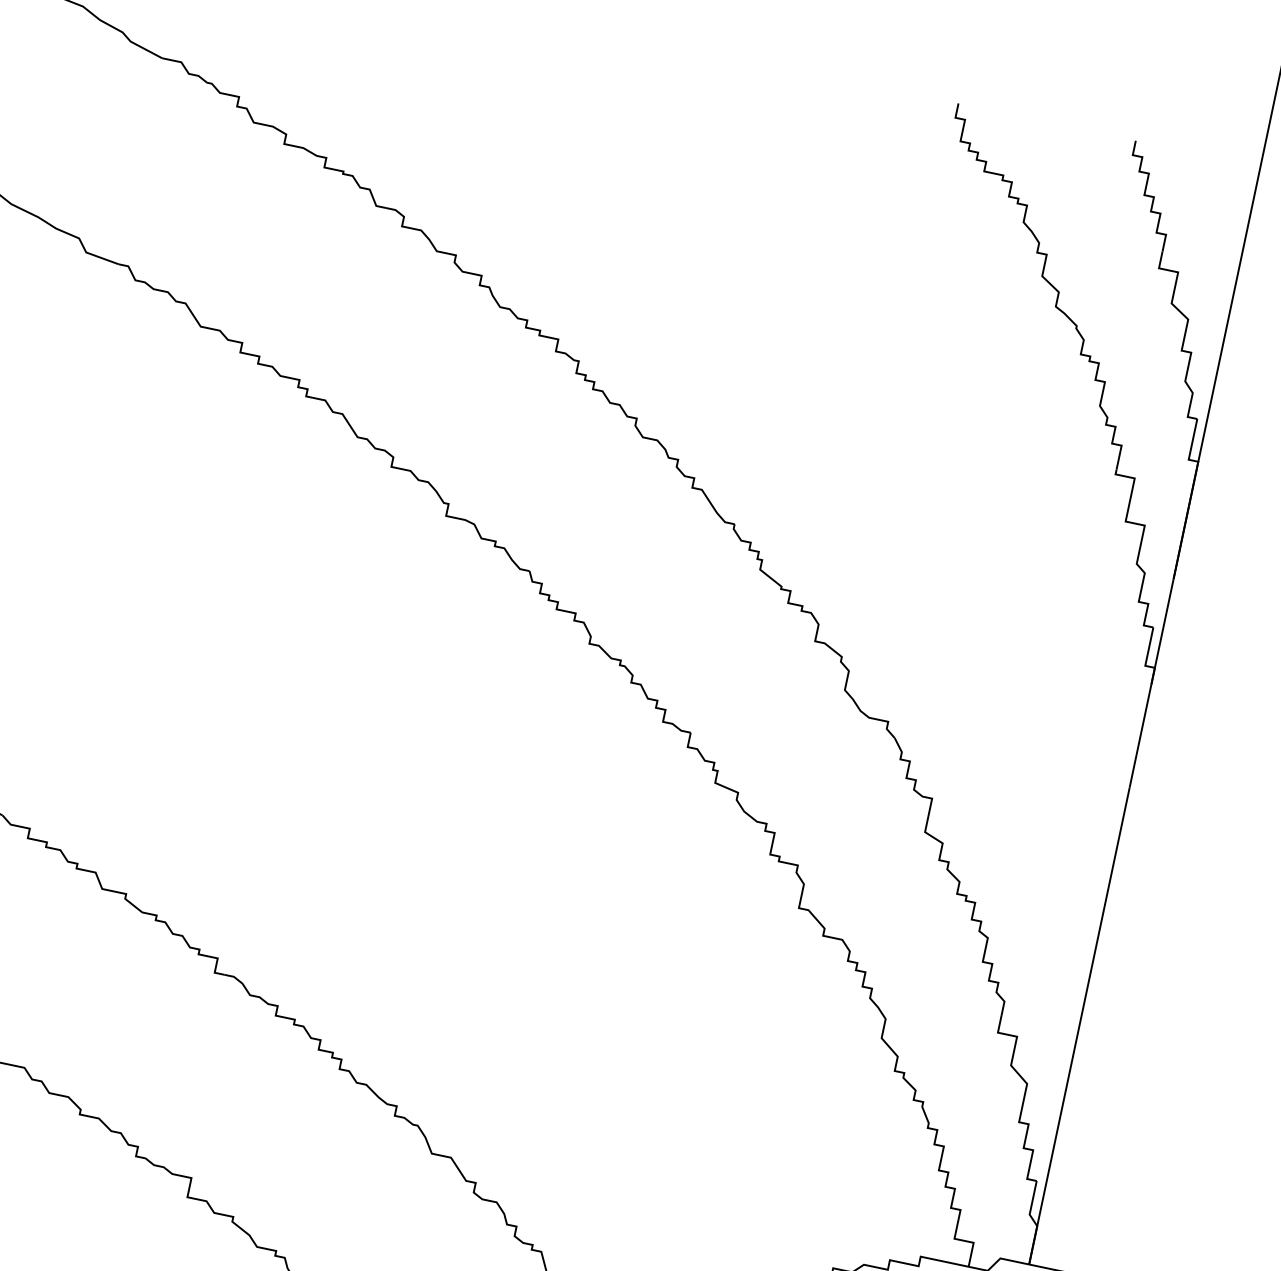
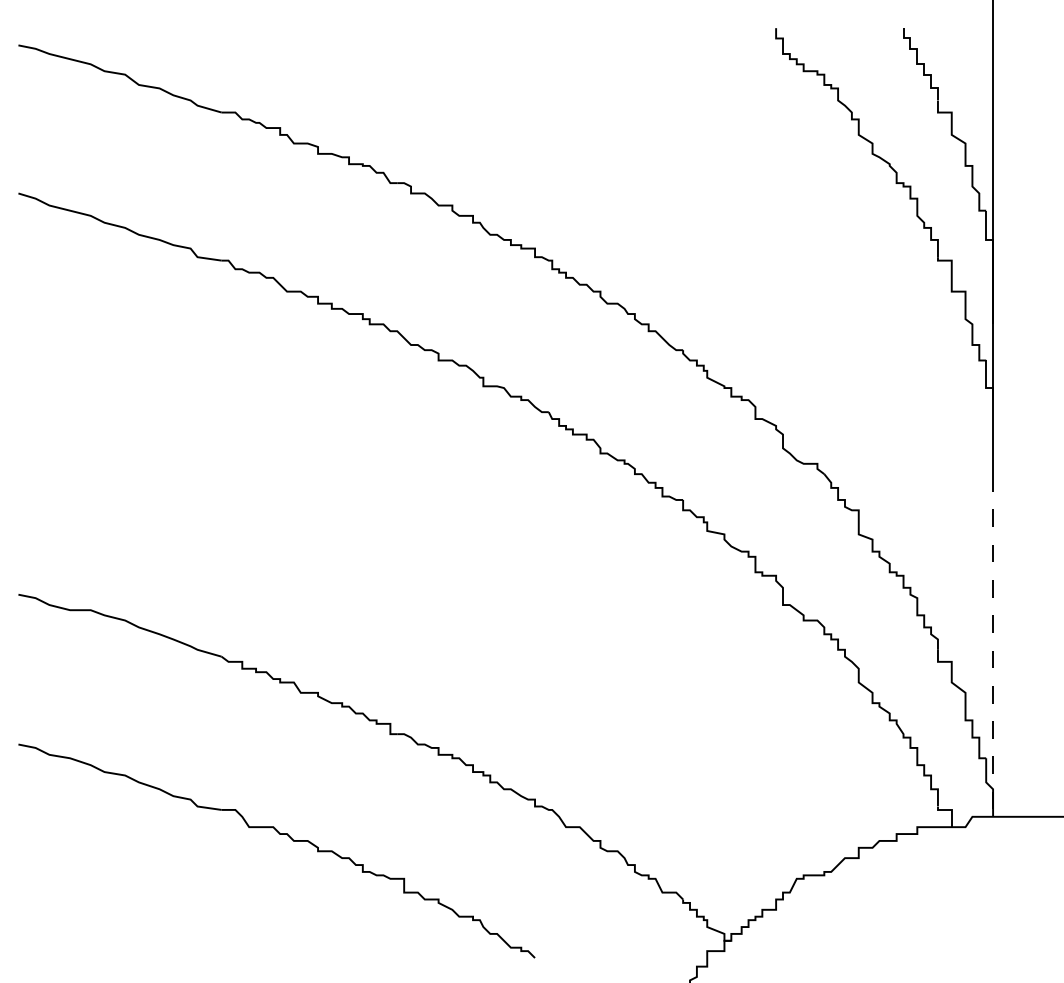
line: (1079, 1026) -> (993, 645), solid -> dashed

